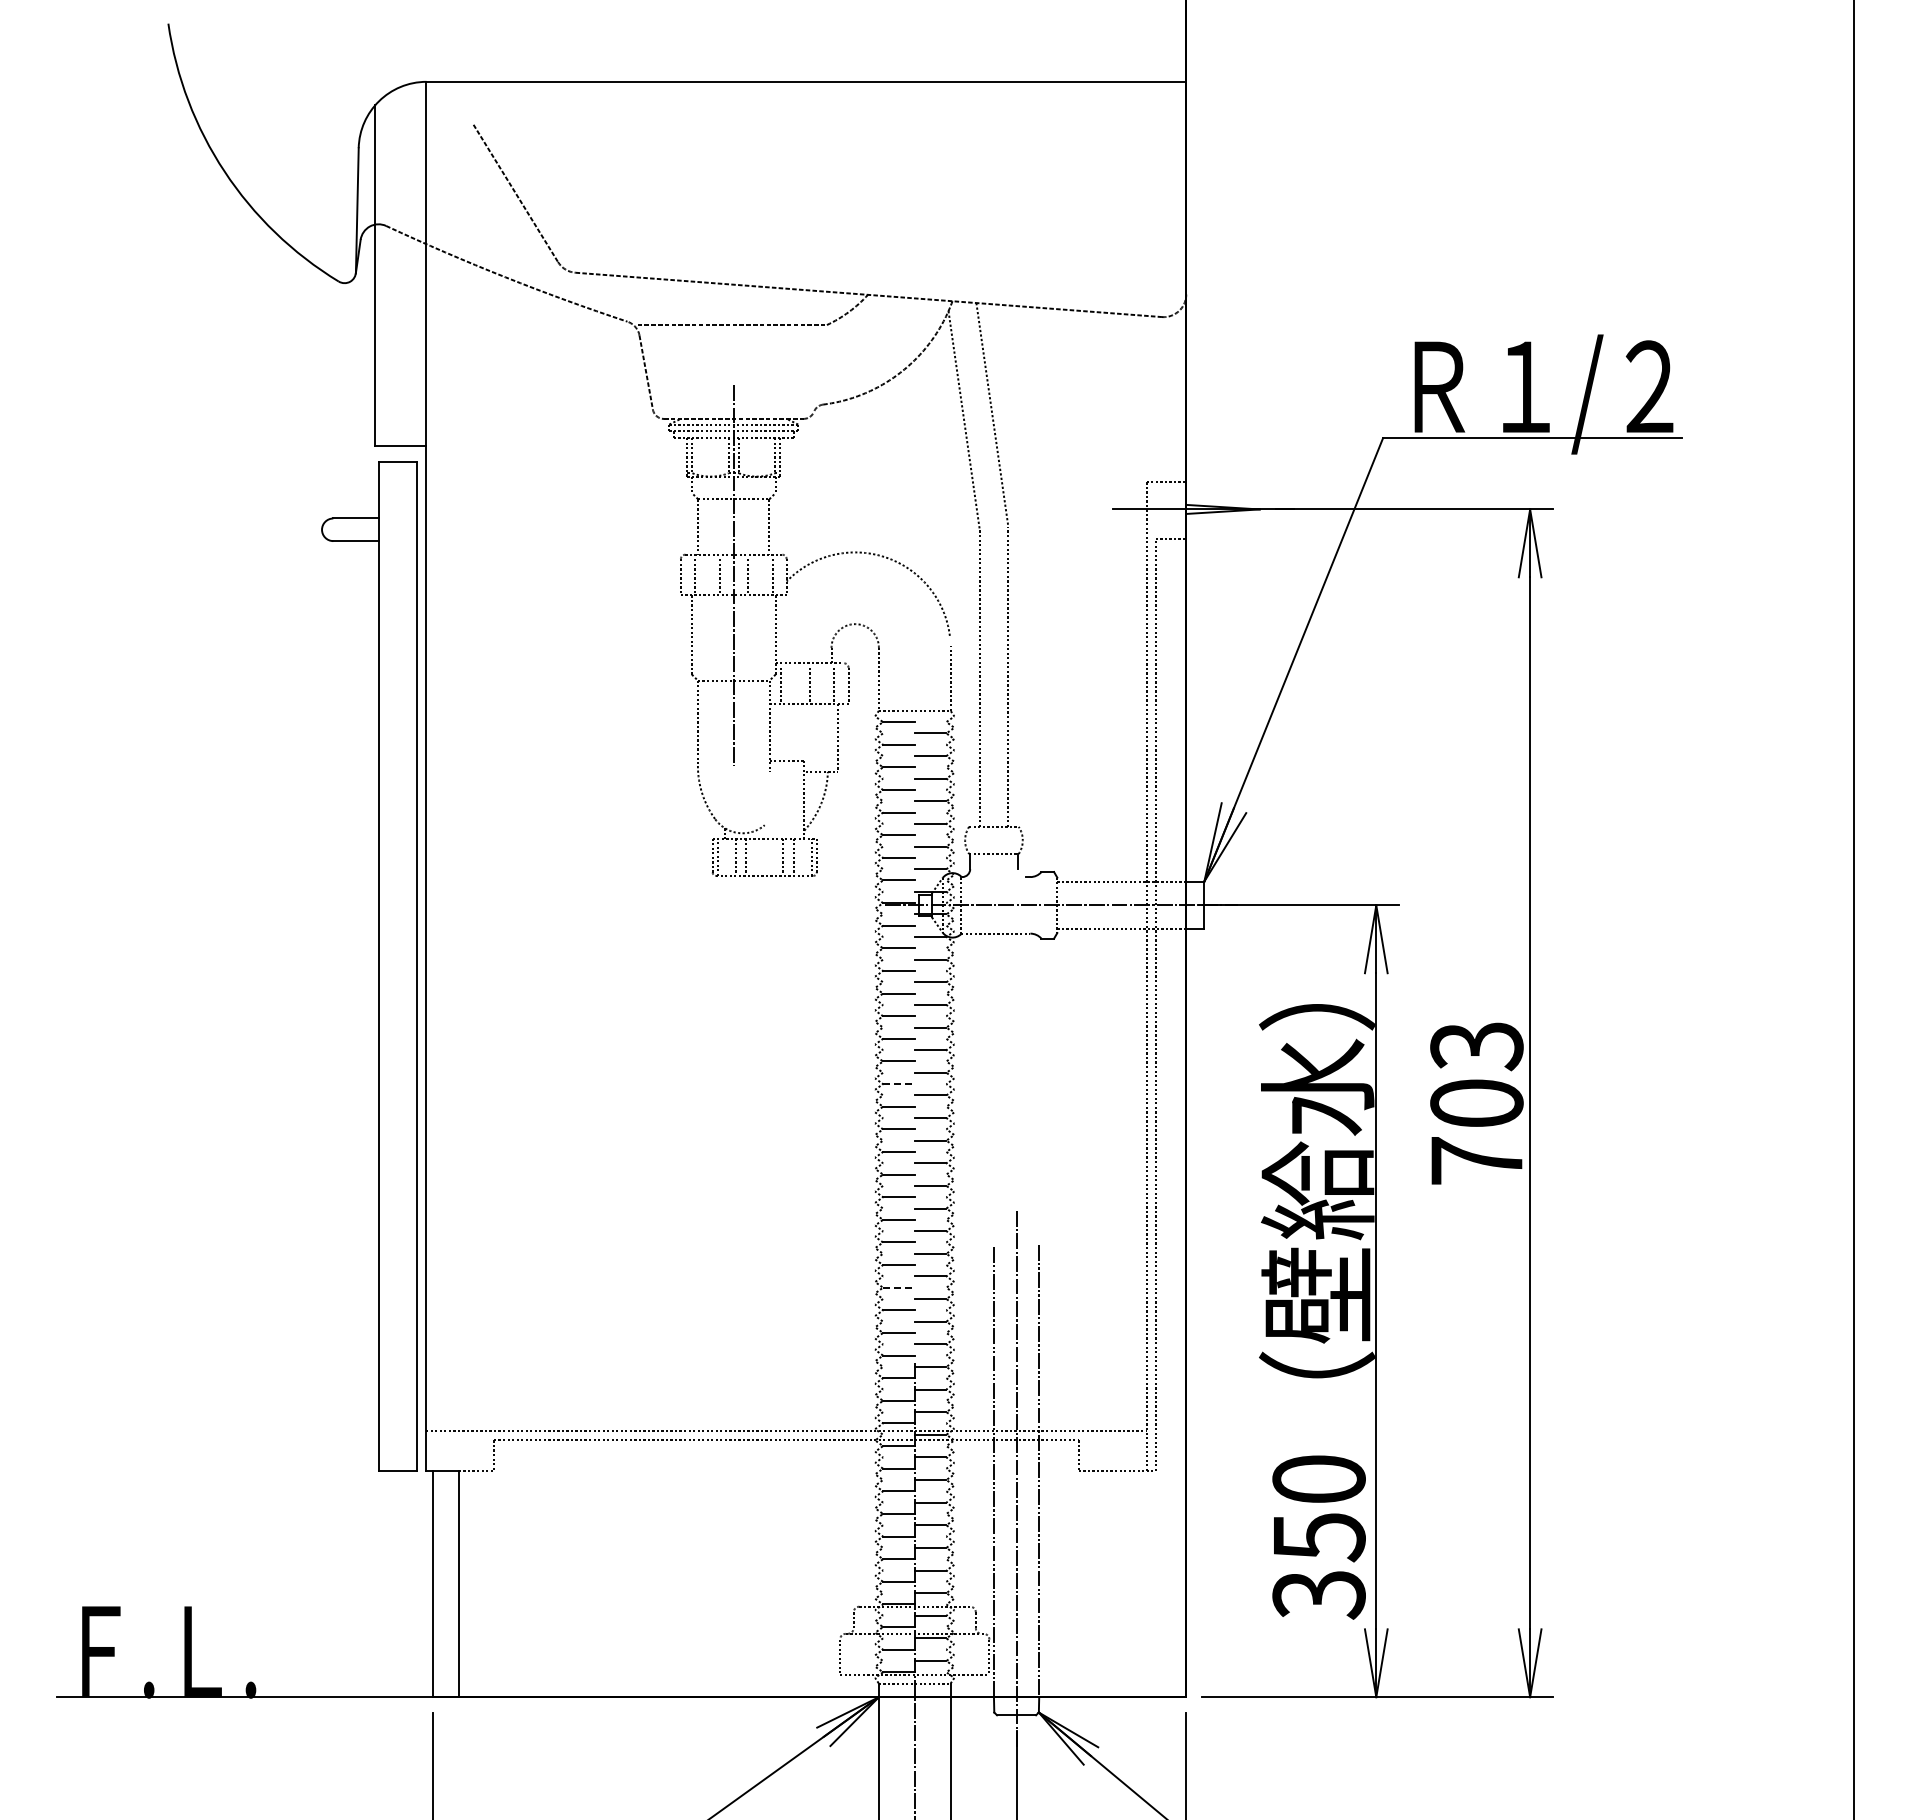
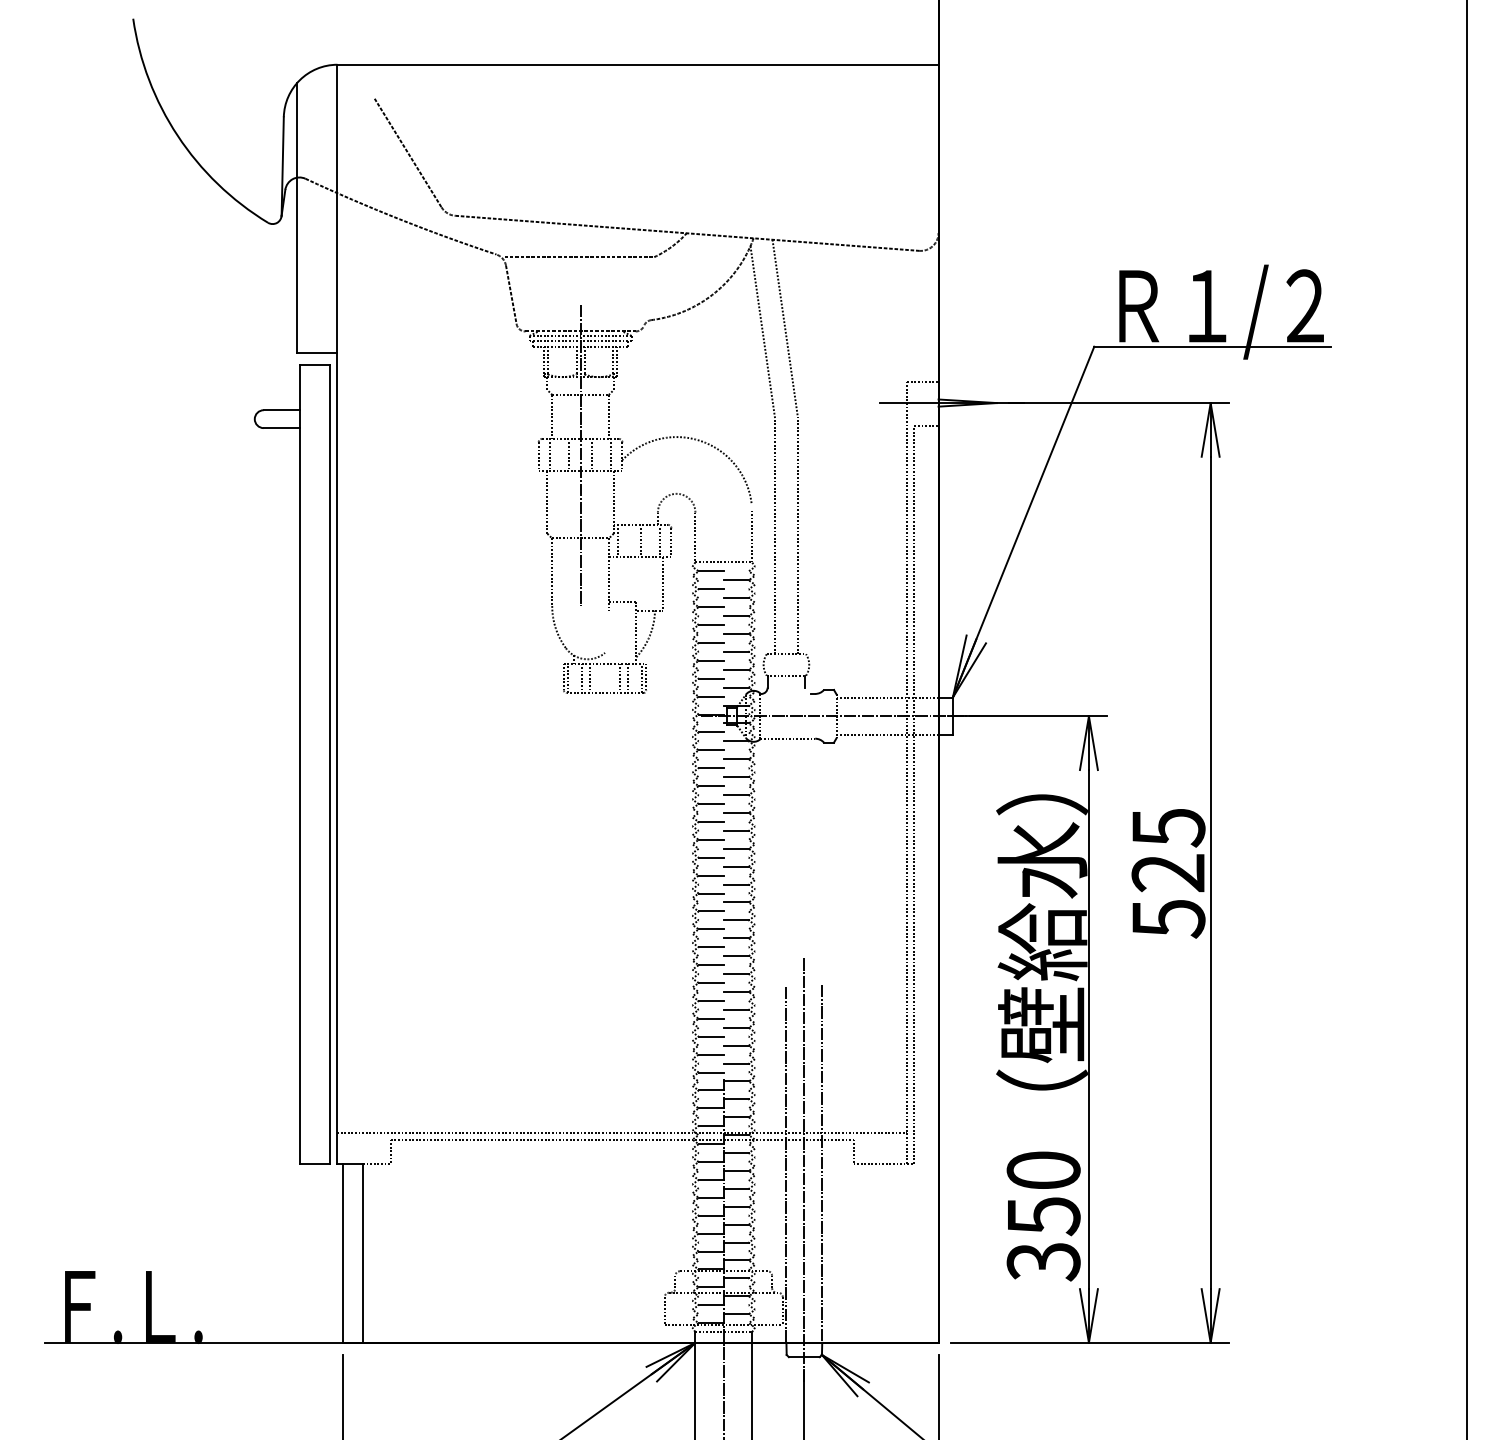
line: (898, 1084) -> (710, 858), dashed -> solid
text: (1476, 1104) -> (1168, 873), 703 -> 525
line: (898, 1287) -> (710, 1018), dashed -> solid

